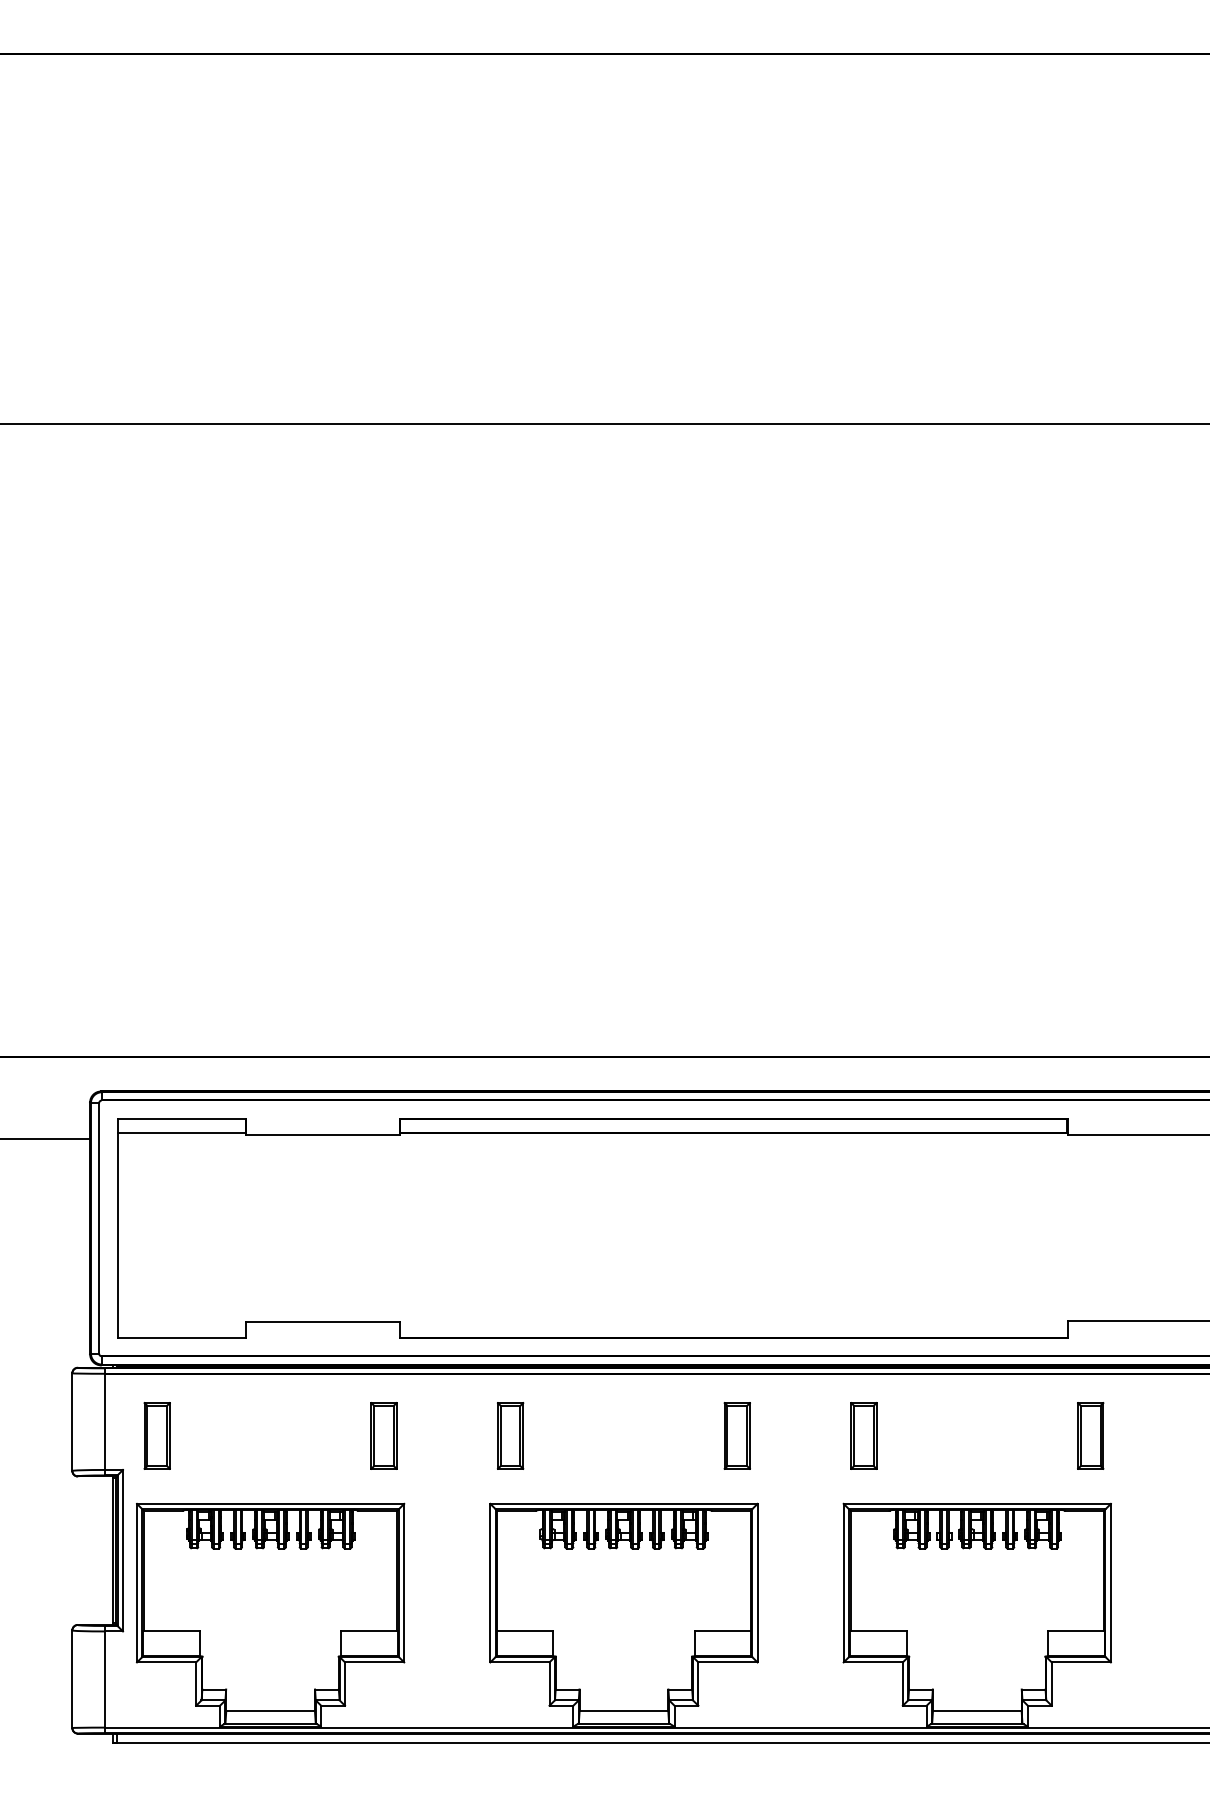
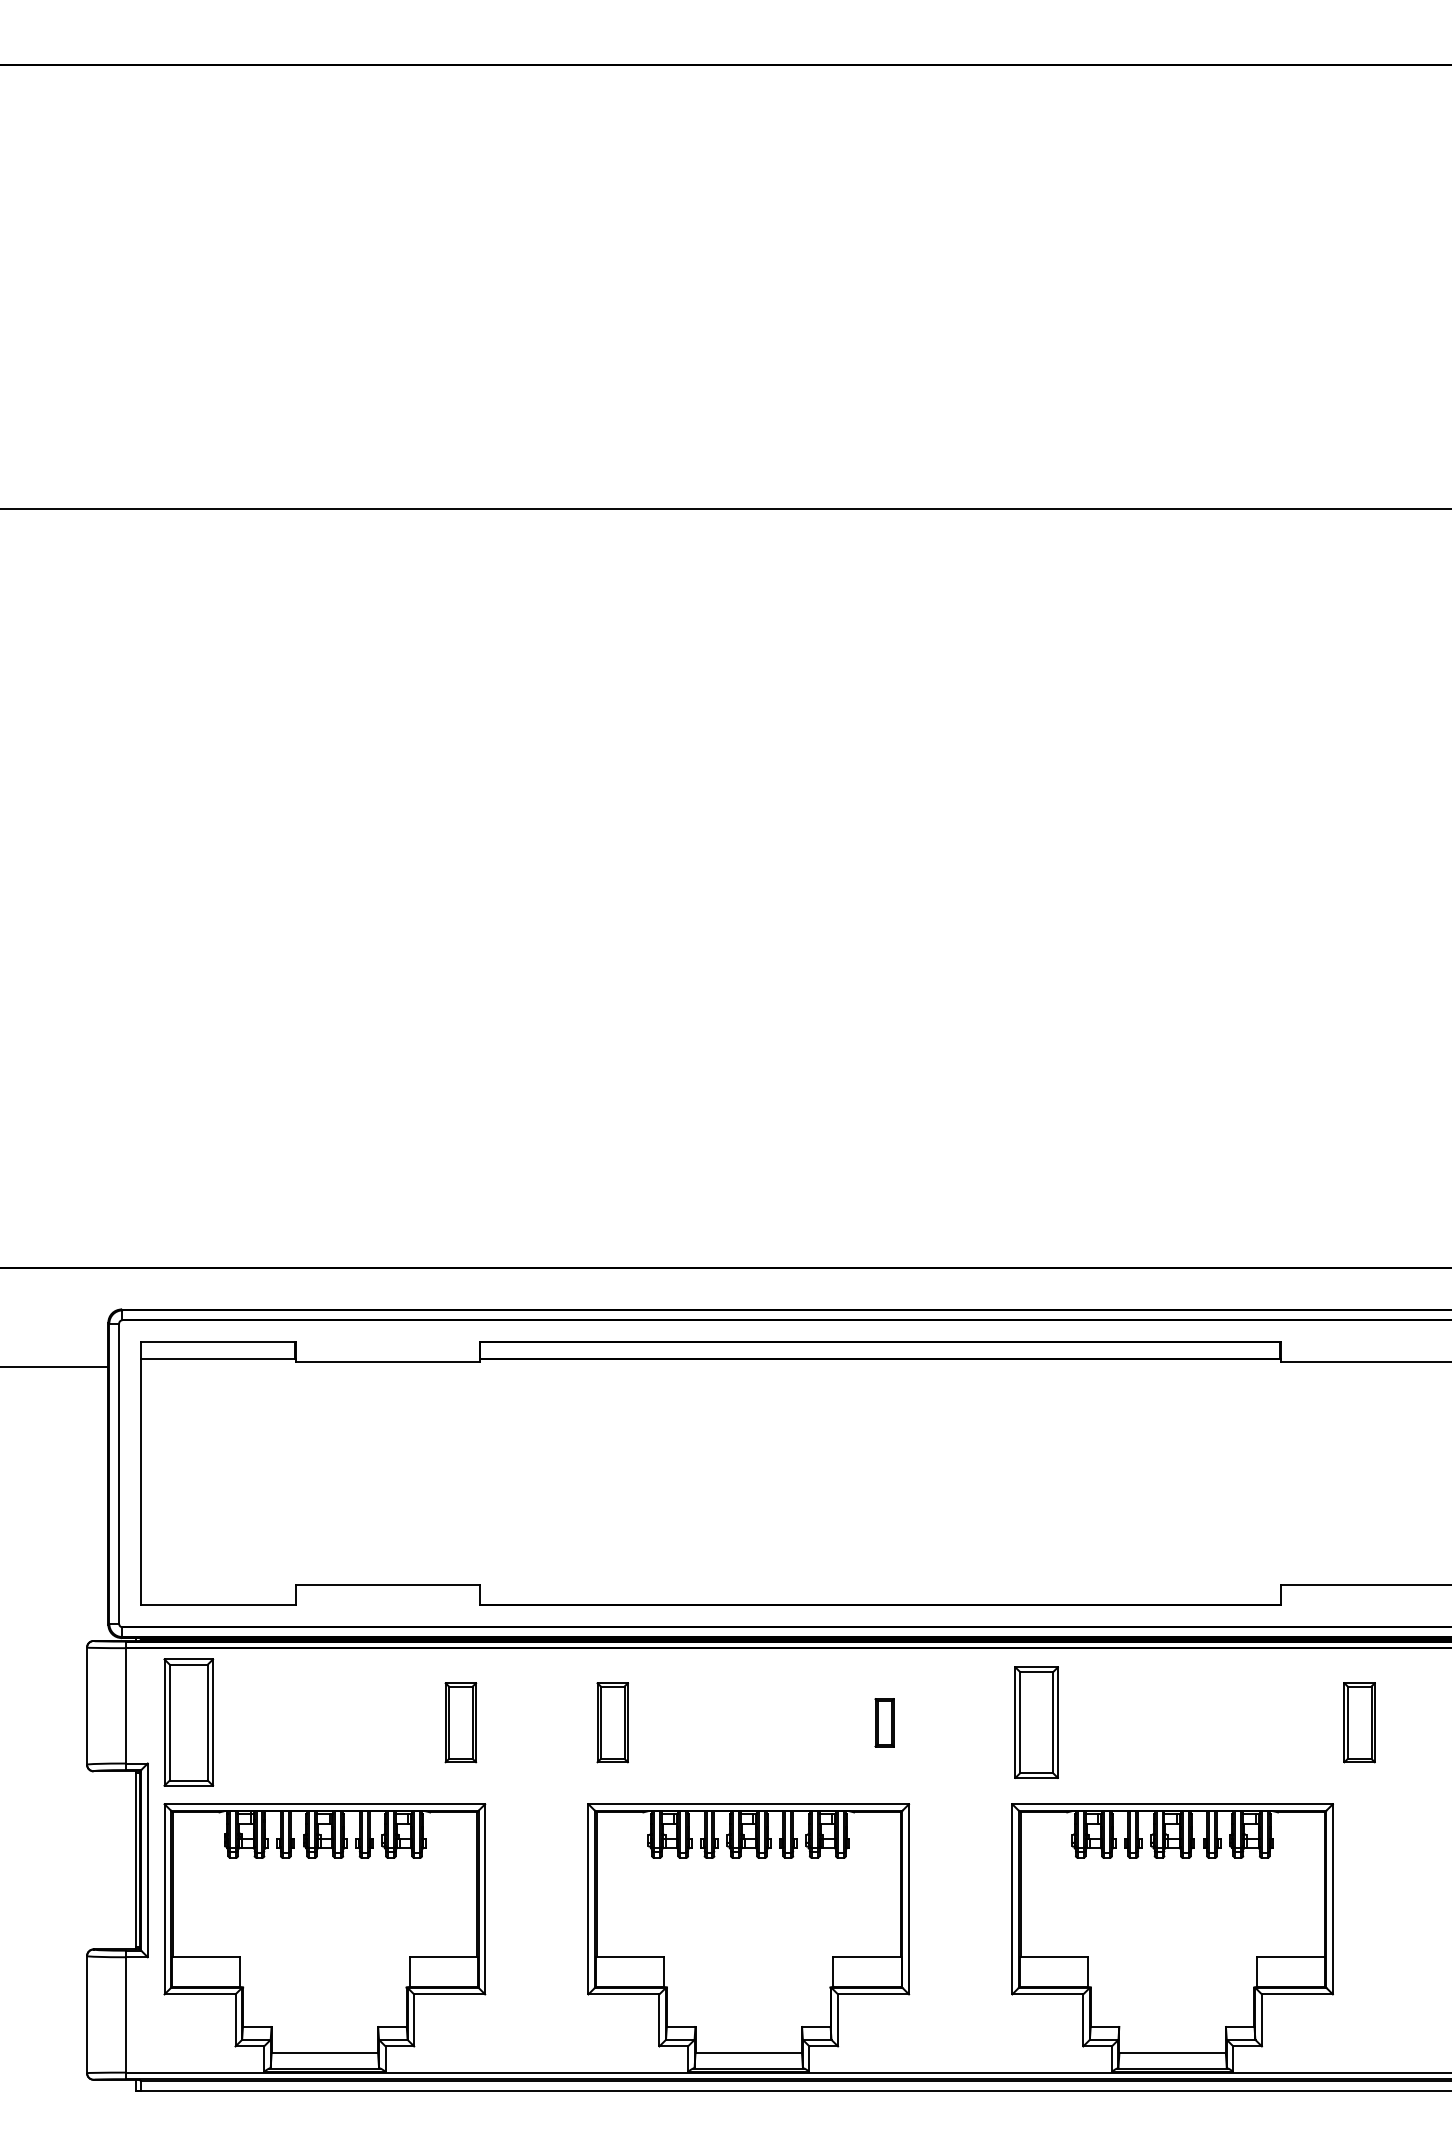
part: (156, 1435) -> (188, 1722), size x1.6
part: (737, 1435) -> (884, 1722), size x0.6
part: (863, 1435) -> (1036, 1722), size x1.4
part: (1090, 1435) -> (1359, 1722), moved

